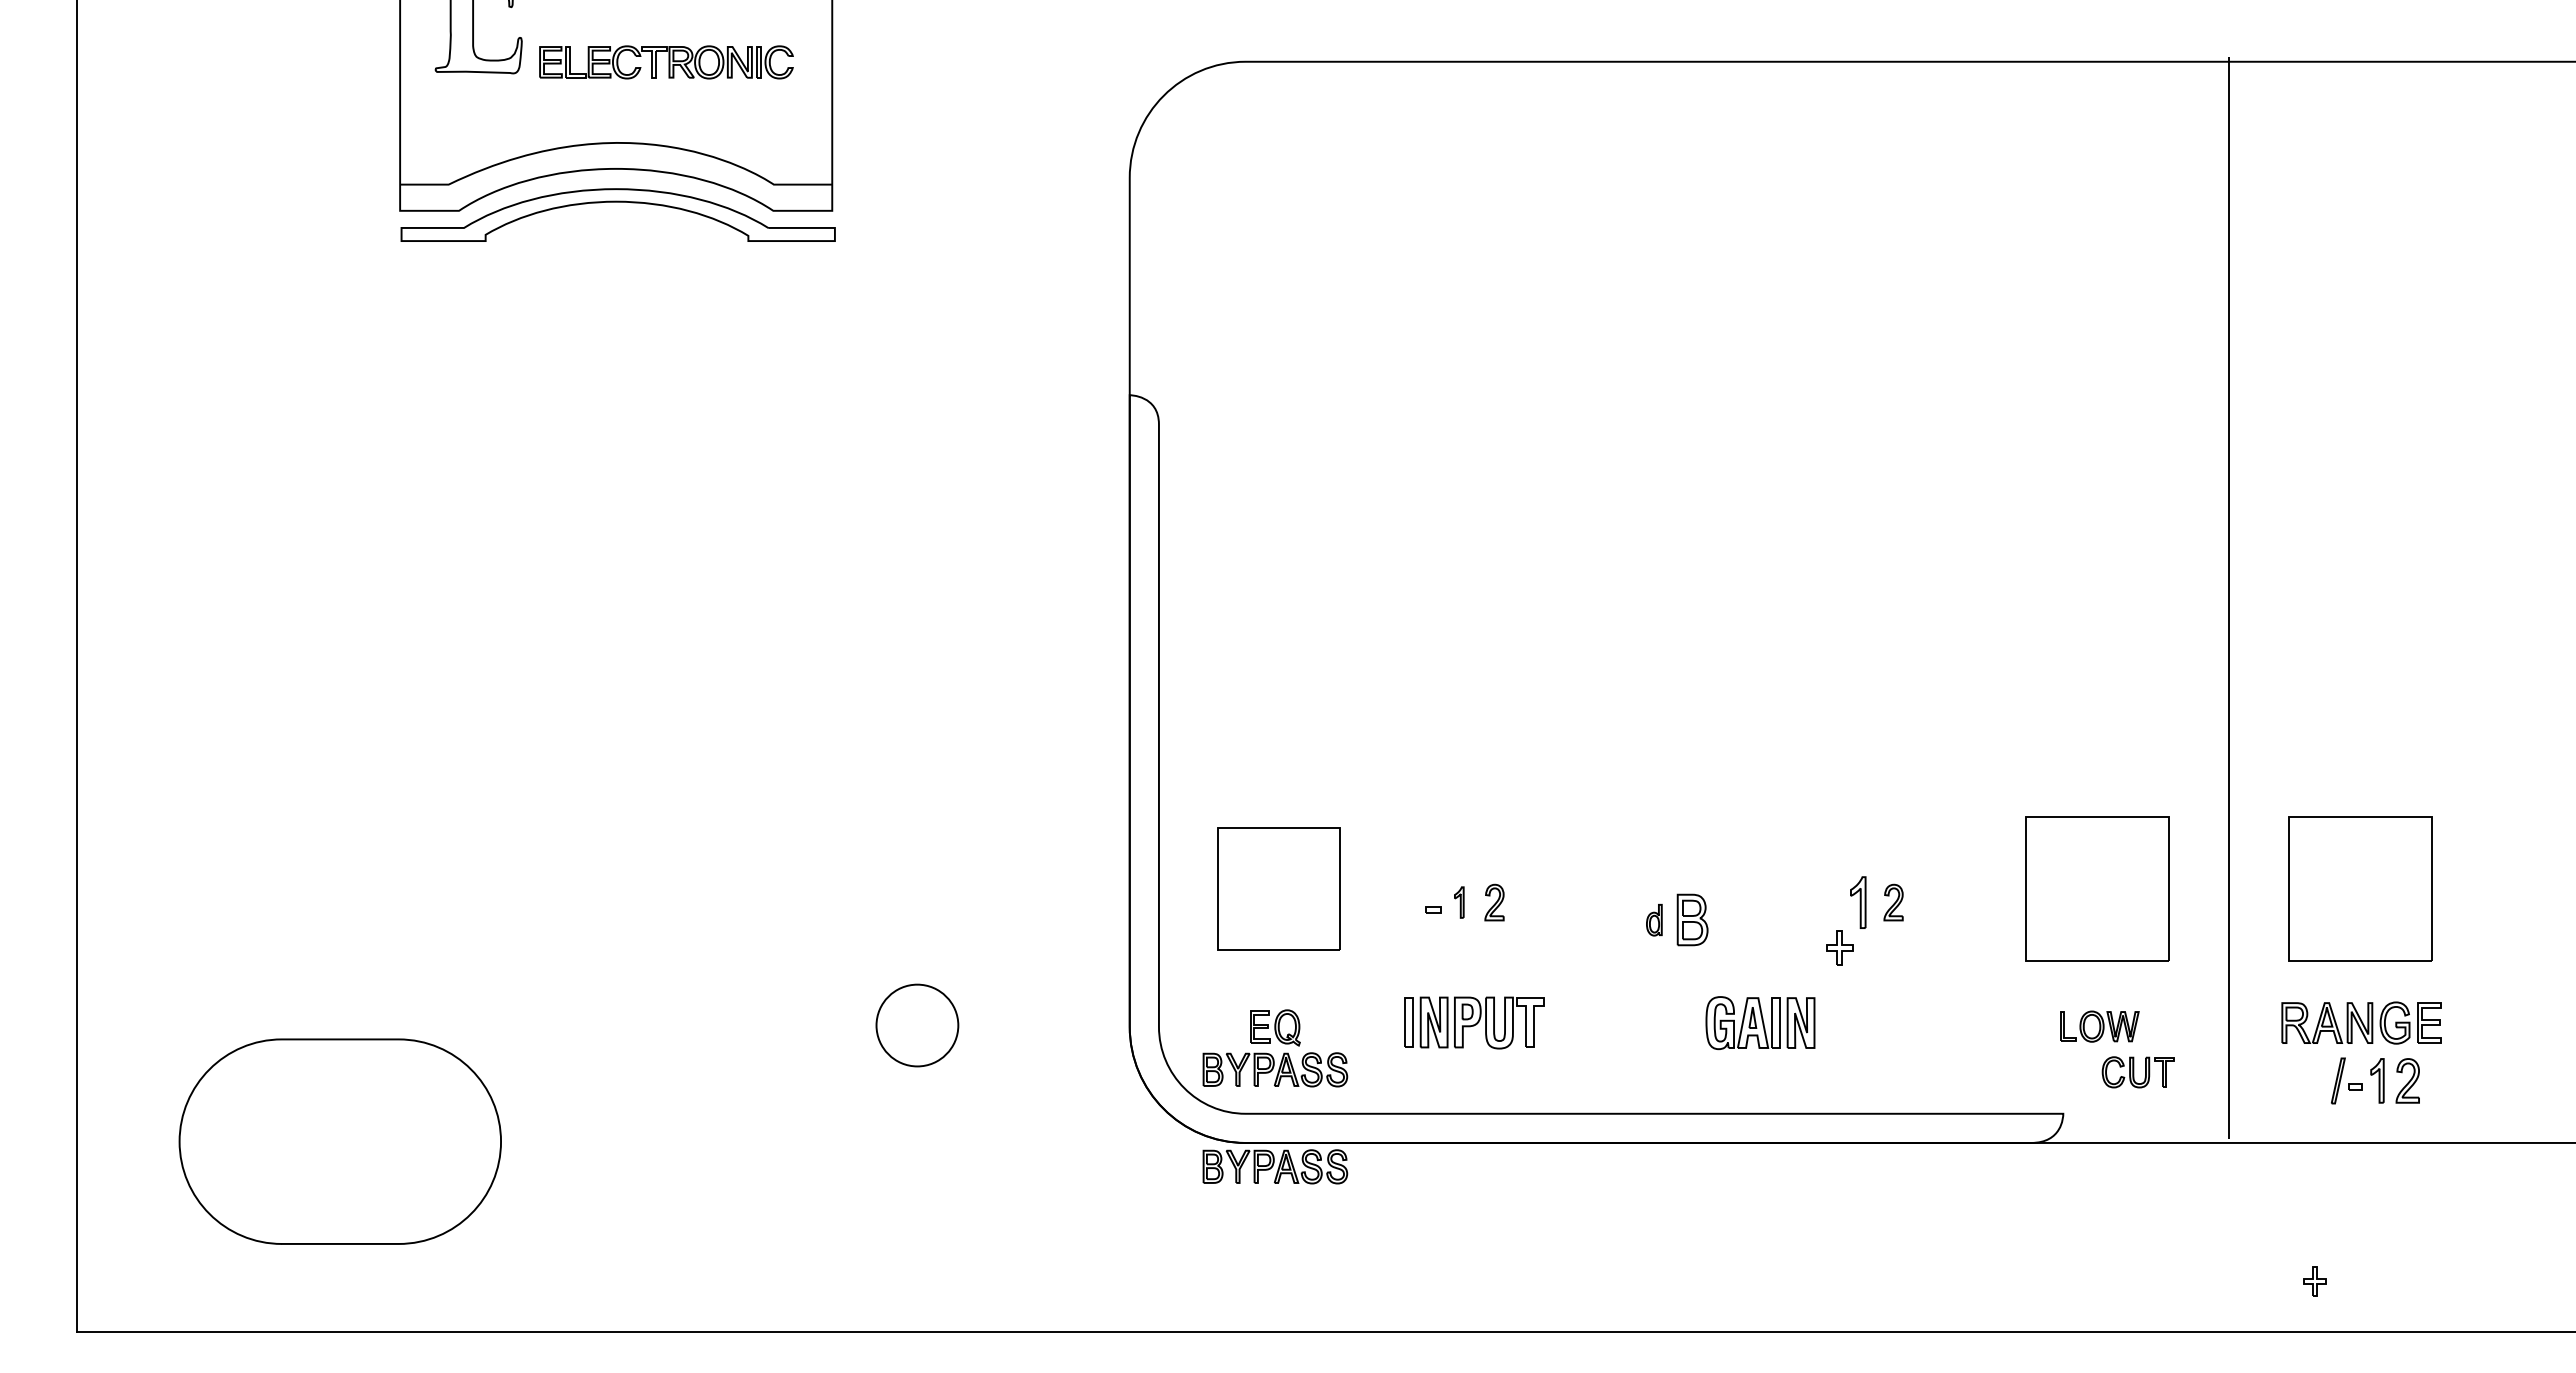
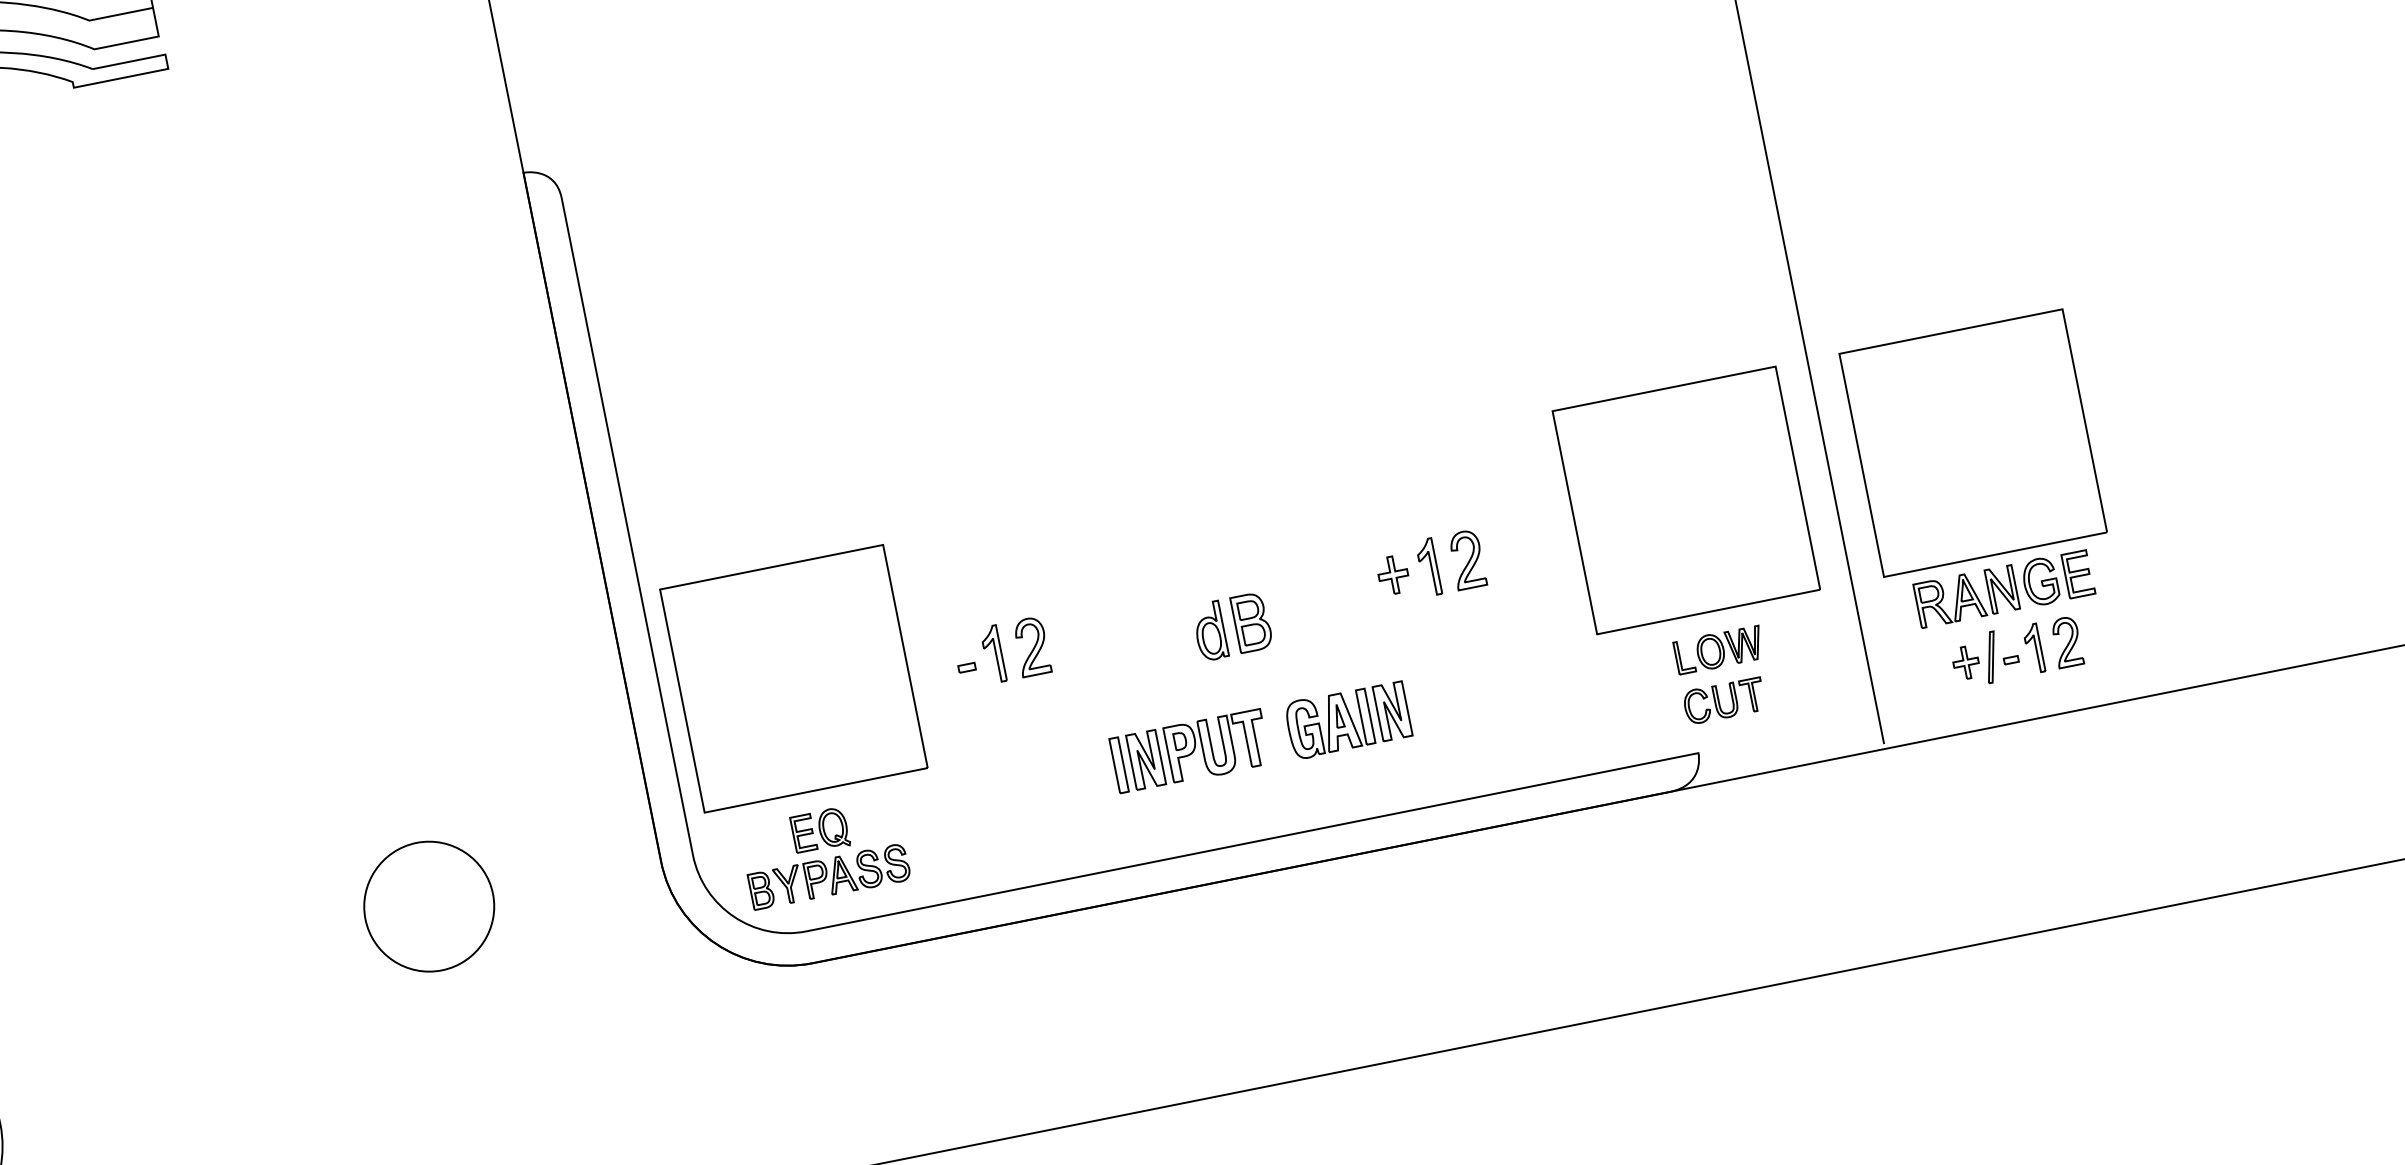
part: (1278, 888) -> (793, 678), size x1.67
part: (2096, 888) -> (1685, 500), size x1.43
part: (2359, 888) -> (1972, 442), size x1.43
part: (1459, 902) -> (993, 654), size x1.67
part: (1494, 902) -> (1031, 646), size x1.43
part: (1893, 902) -> (1467, 559), size x1.43
part: (1654, 919) -> (1210, 630), size x1.67
part: (1839, 947) -> (1393, 574), moved
part: (1474, 1022) -> (1190, 751), moved
part: (917, 1025) -> (429, 906), size x1.43
part: (2137, 1072) -> (1723, 701), moved
part: (1275, 1166) -> (850, 982), removed
part: (2314, 1281) -> (1965, 663), moved

